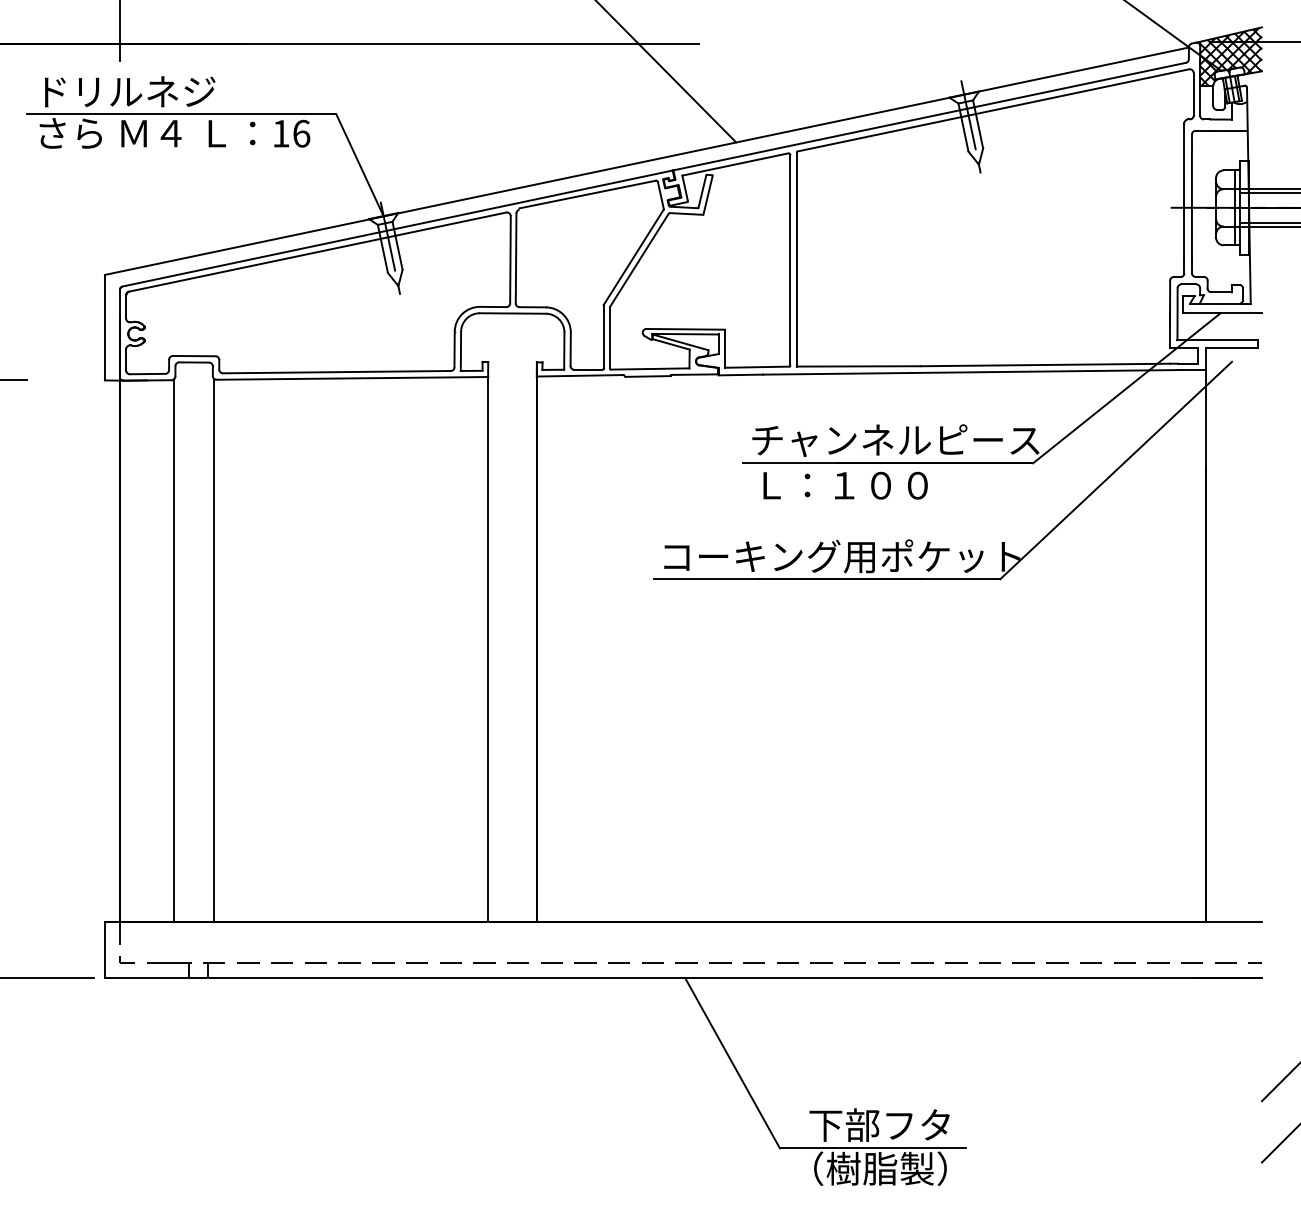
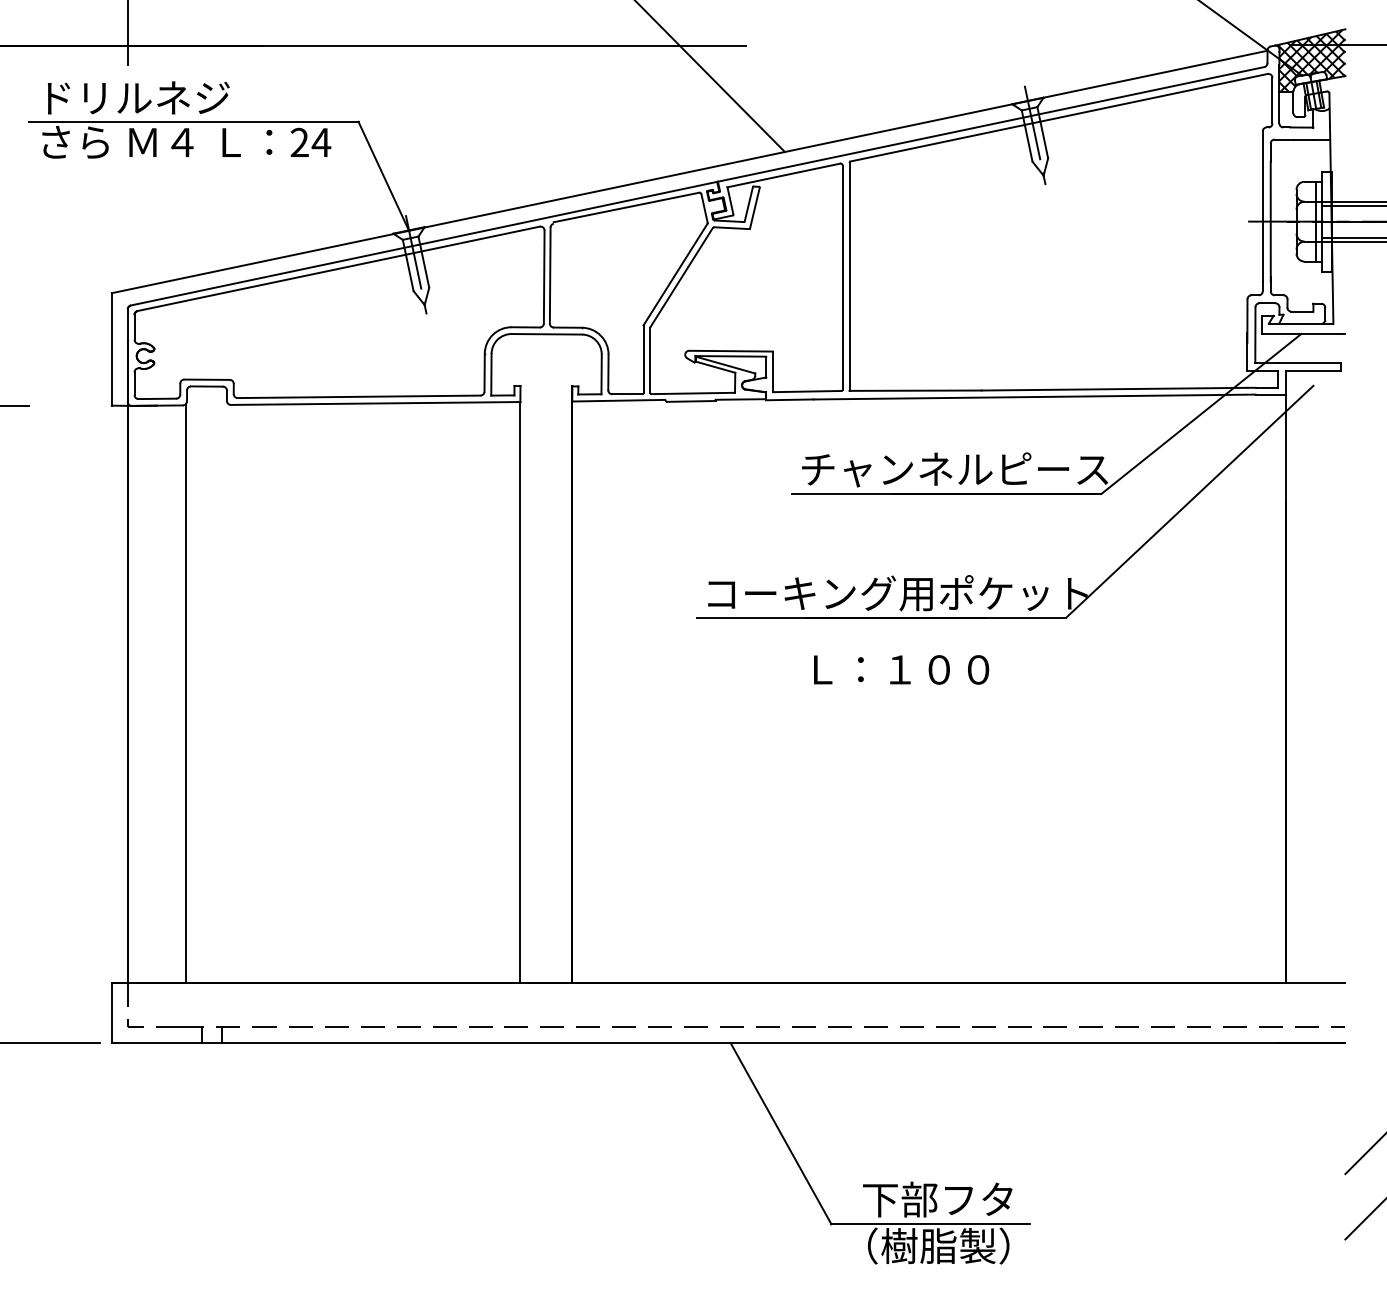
text: (291, 133) -> (310, 142), 16 -> 24
text: (845, 485) -> (901, 669), moved
line: (214, 650) -> (228, 693), removed

